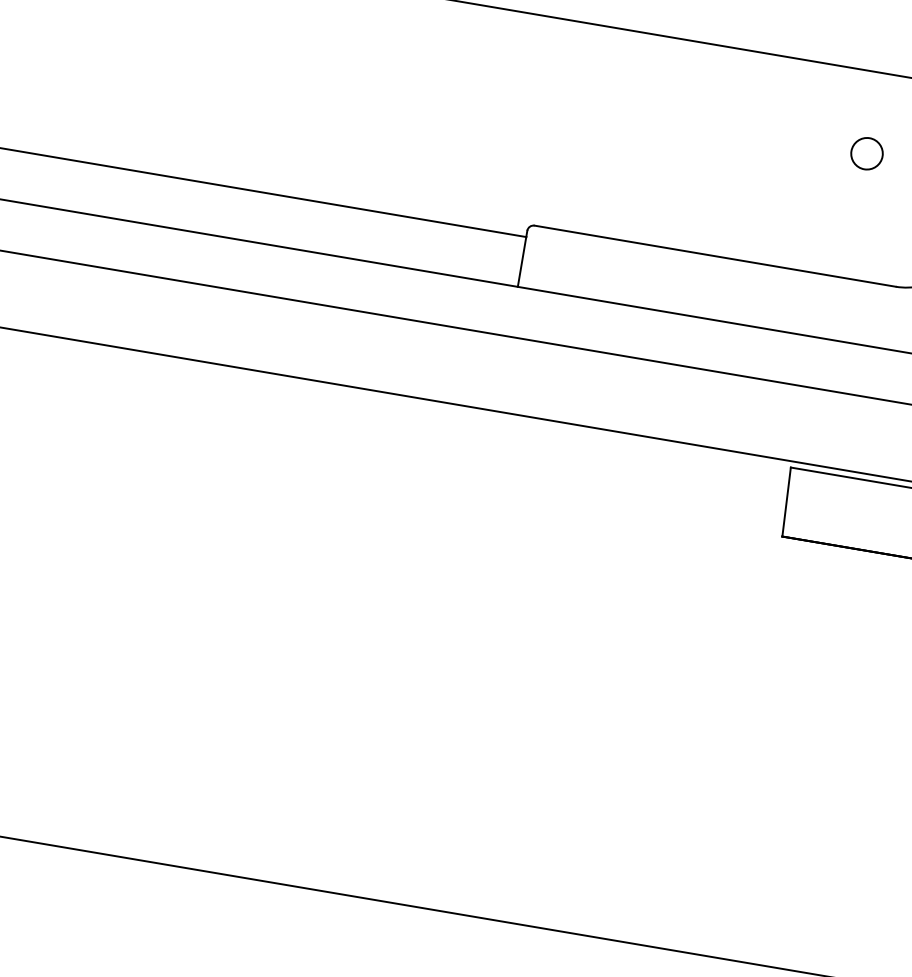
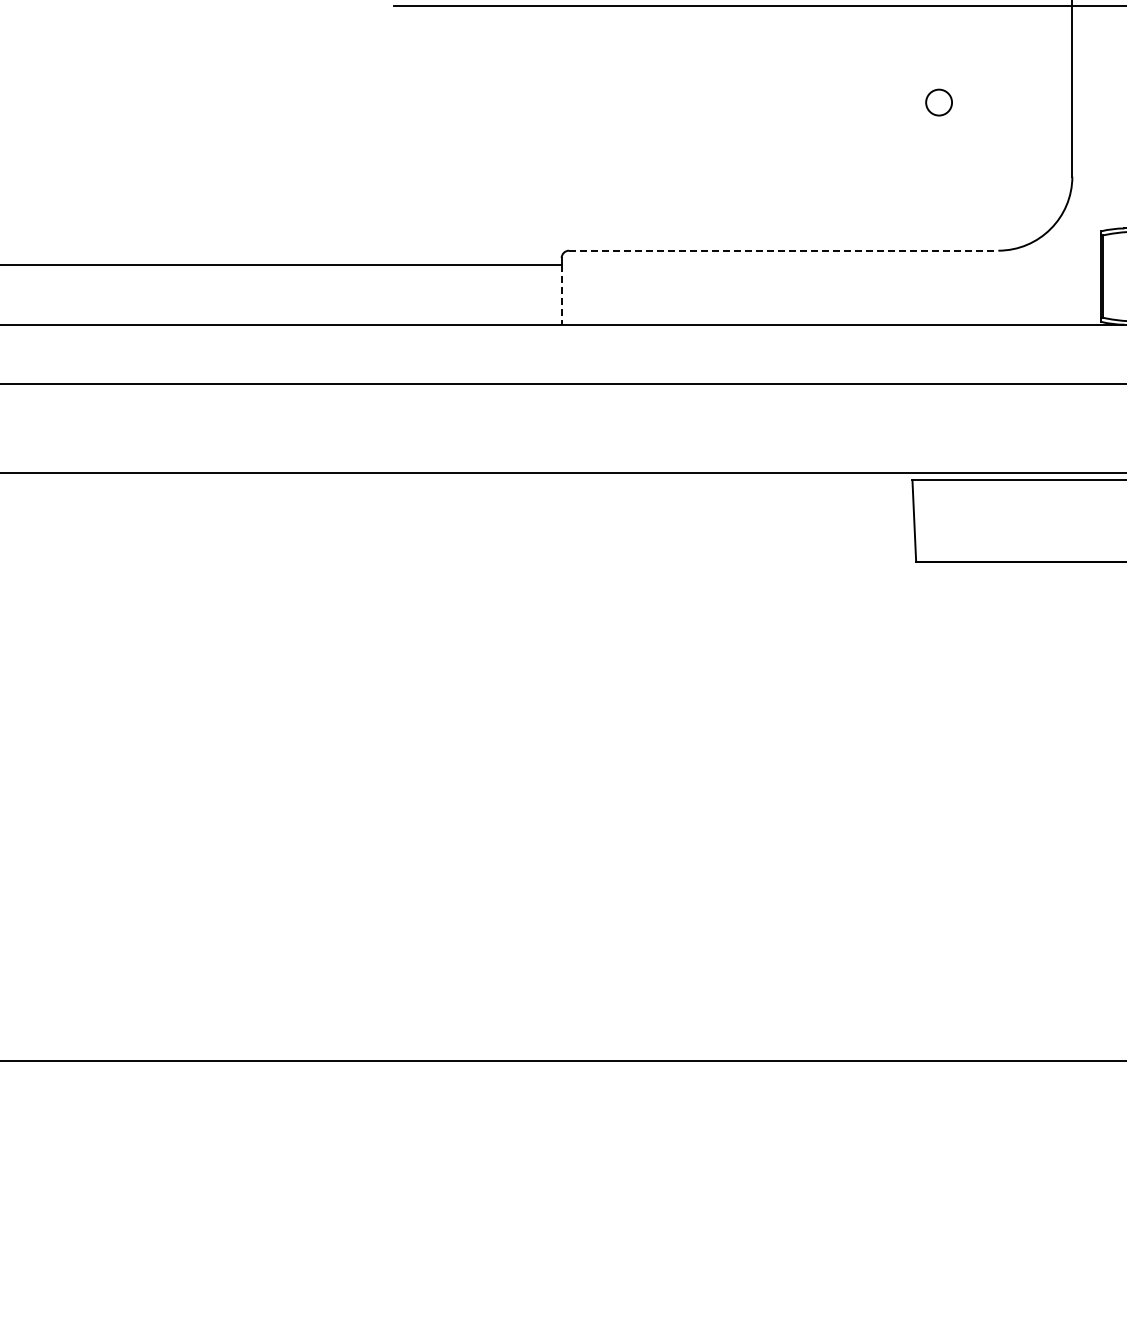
circle: (866, 153) -> (938, 102), size x0.7
line: (715, 256) -> (783, 250), solid -> dashed
line: (521, 262) -> (561, 295), solid -> dashed

